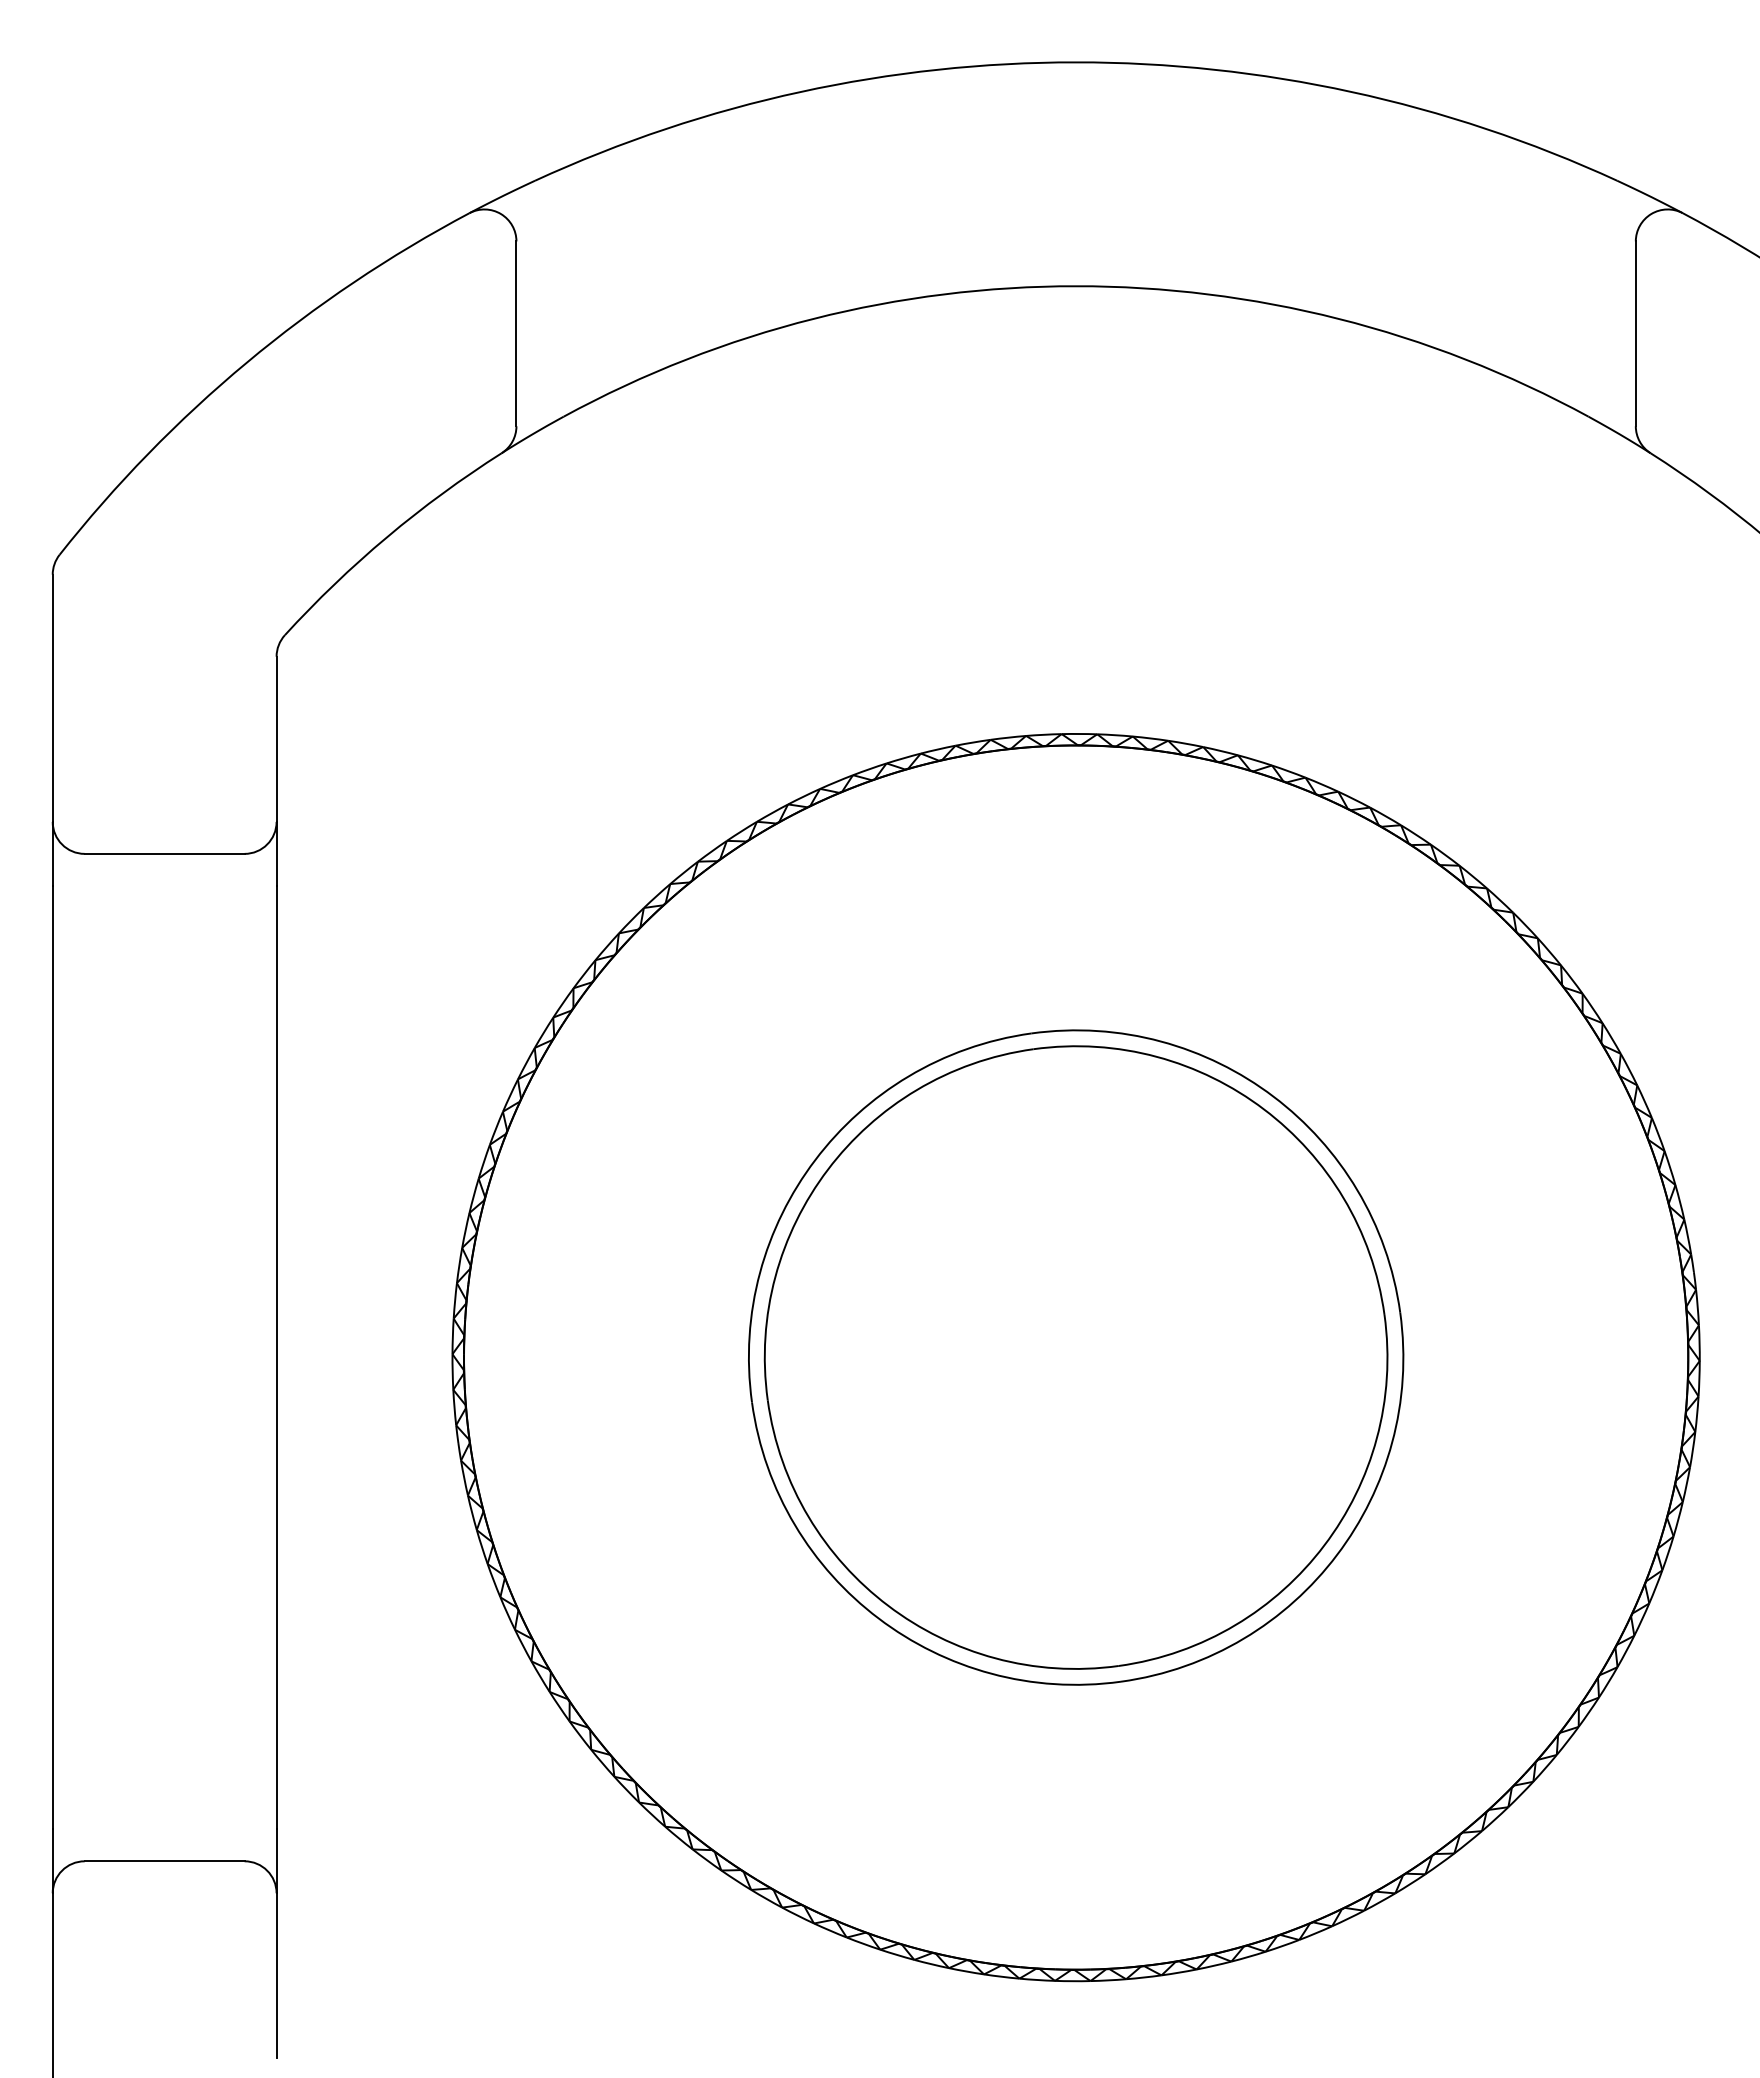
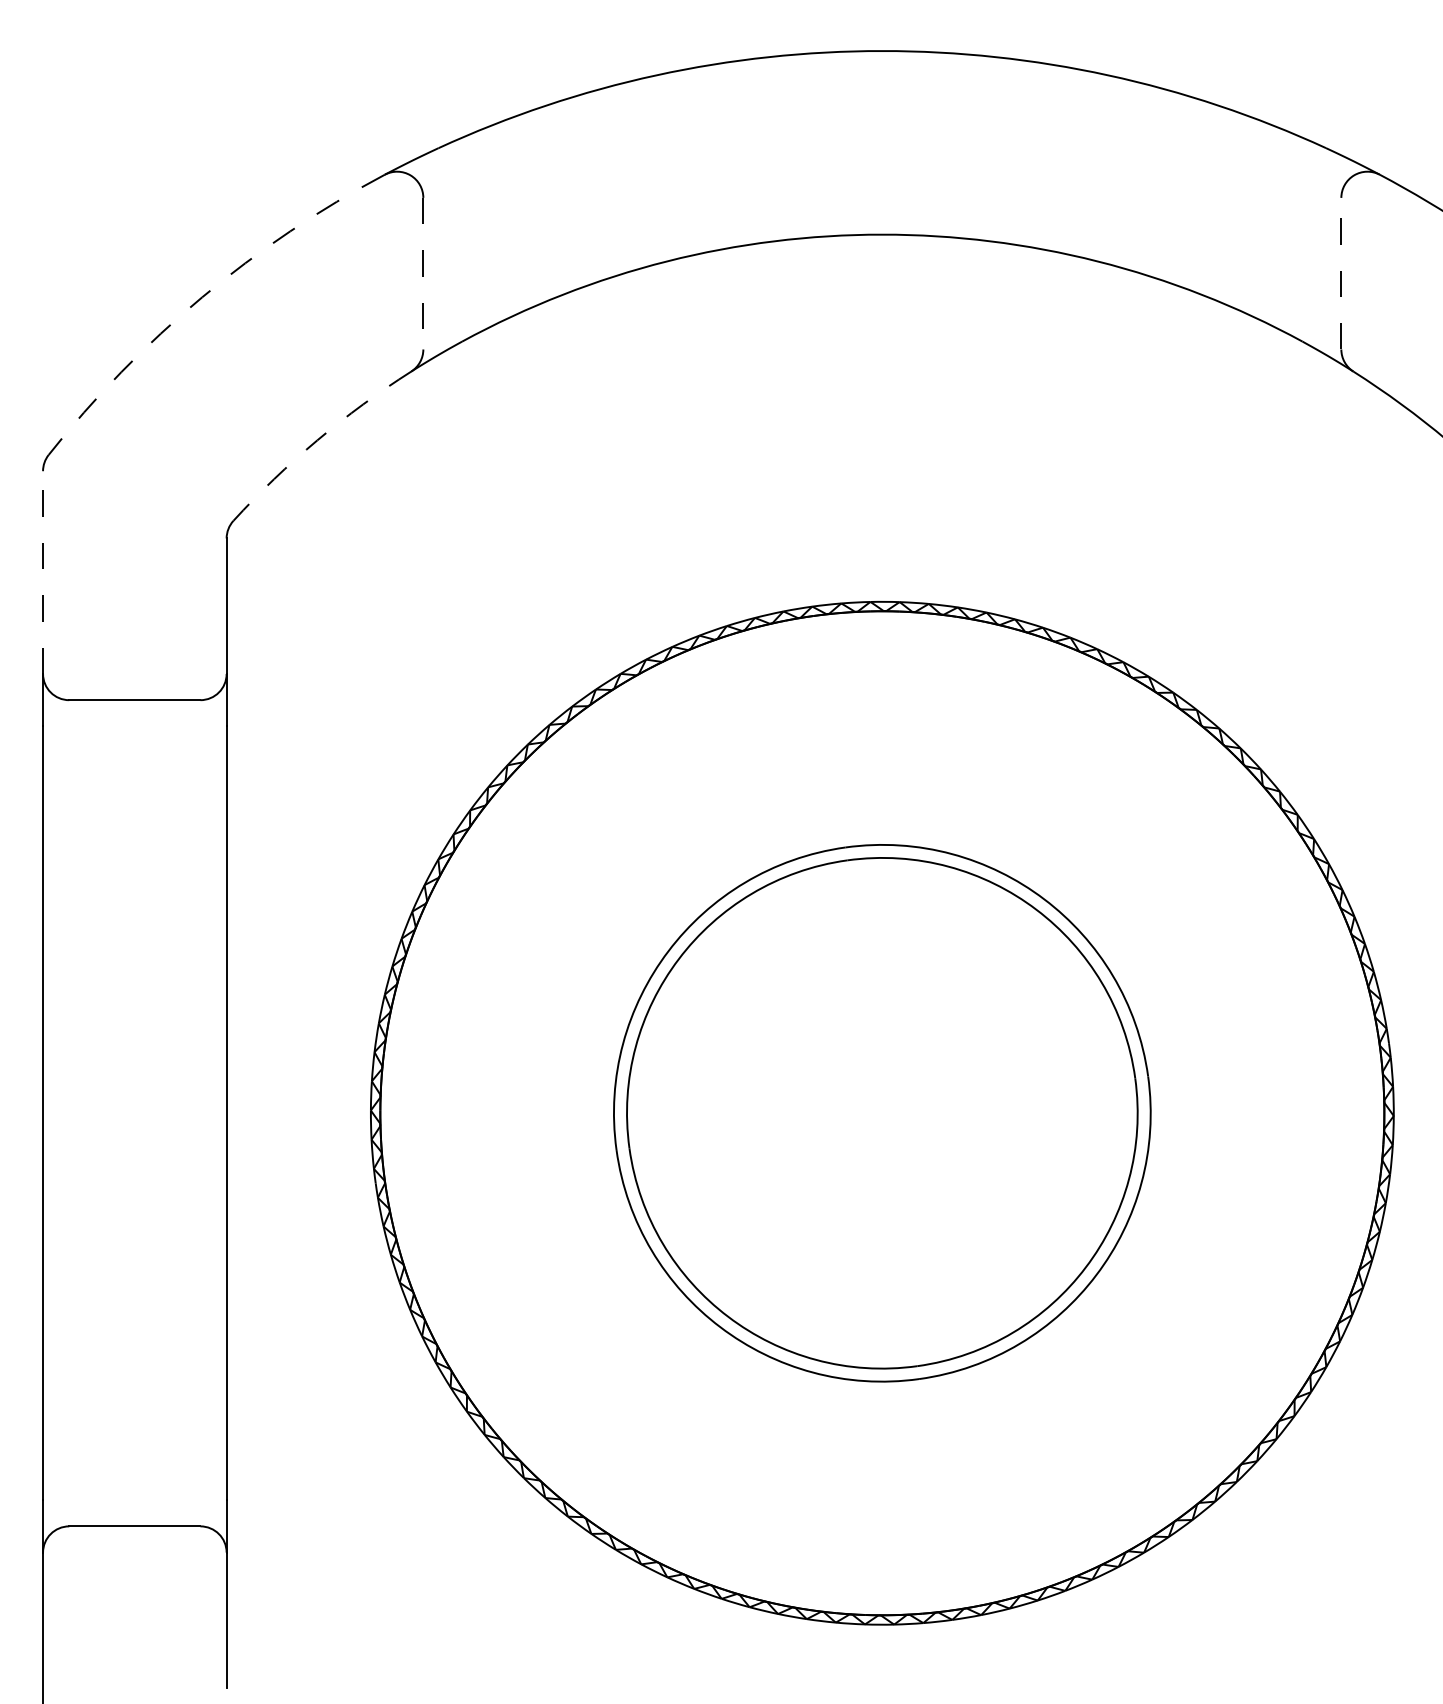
line: (1635, 333) -> (1341, 273), solid -> dashed
line: (516, 334) -> (423, 274), solid -> dashed
arc: (246, 362) -> (201, 297), solid -> dashed
arc: (387, 537) -> (317, 440), solid -> dashed
line: (52, 698) -> (42, 572), solid -> dashed

